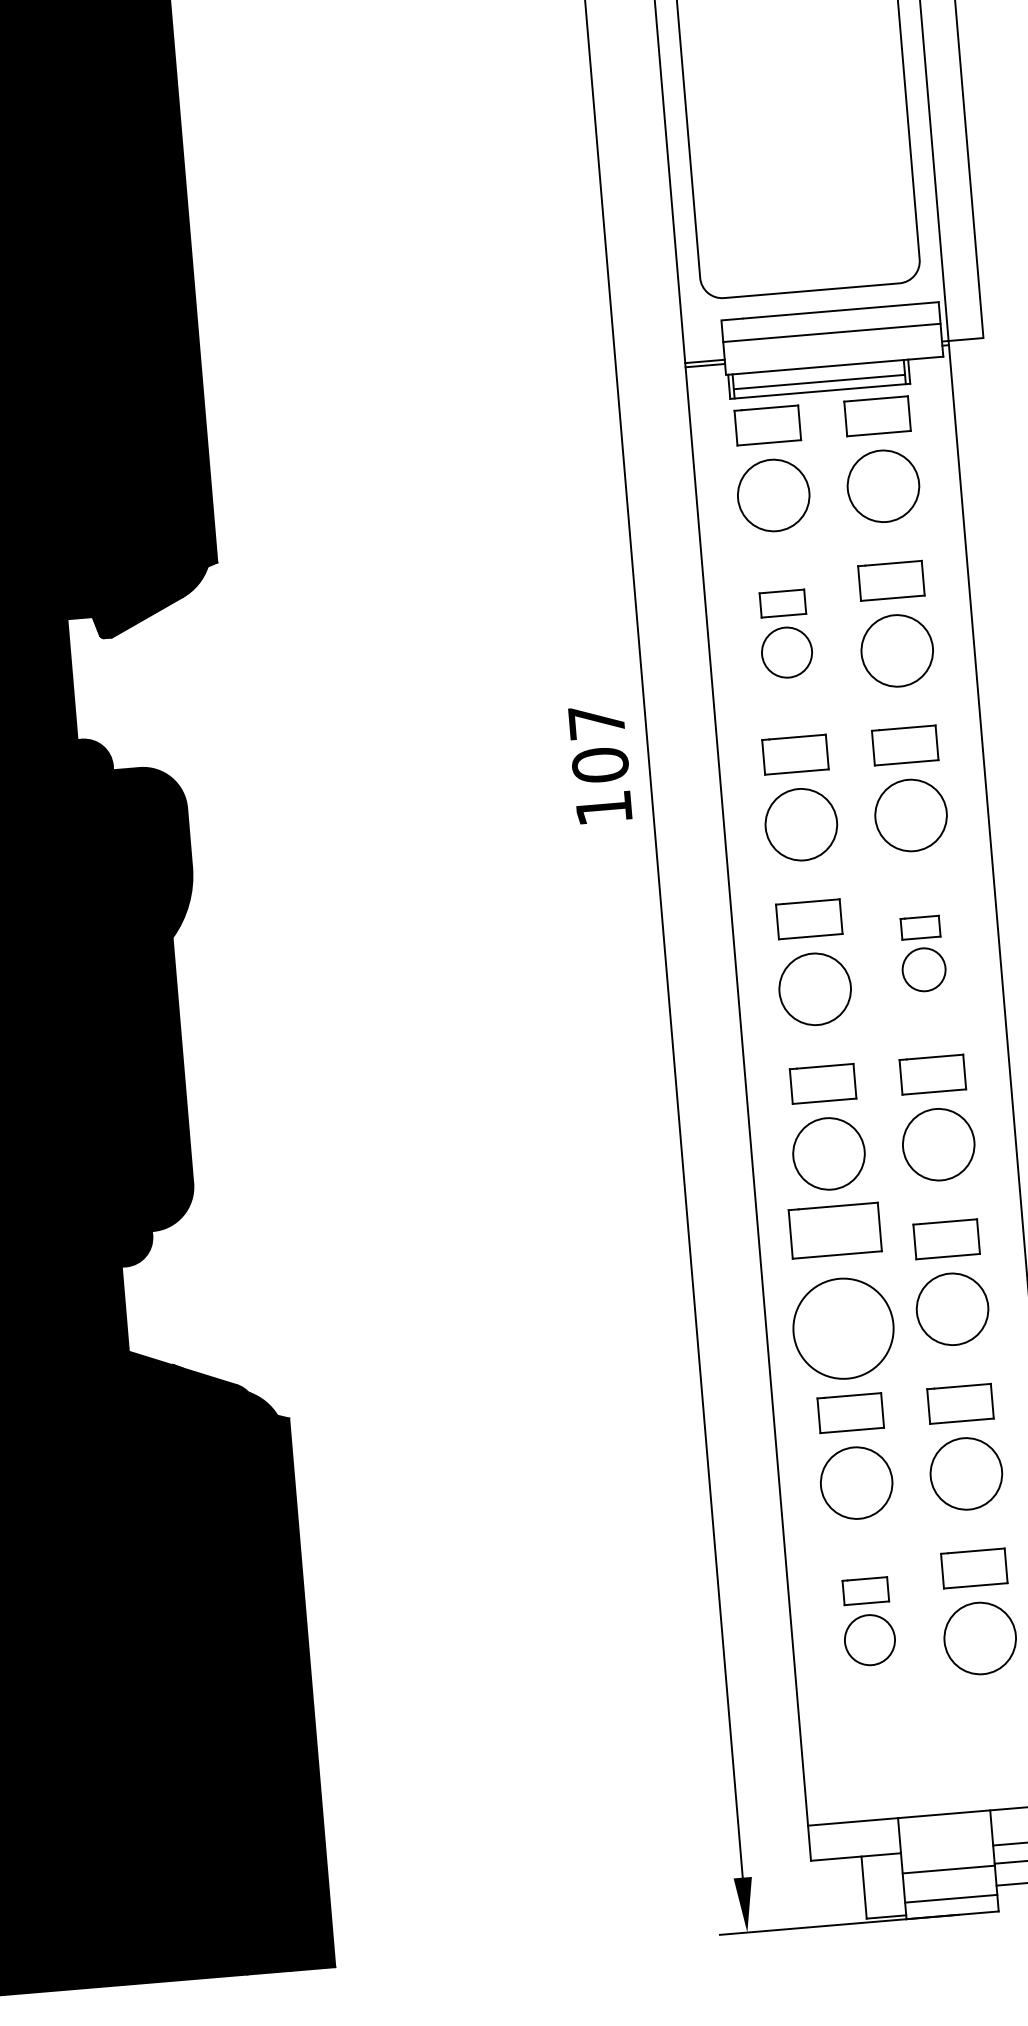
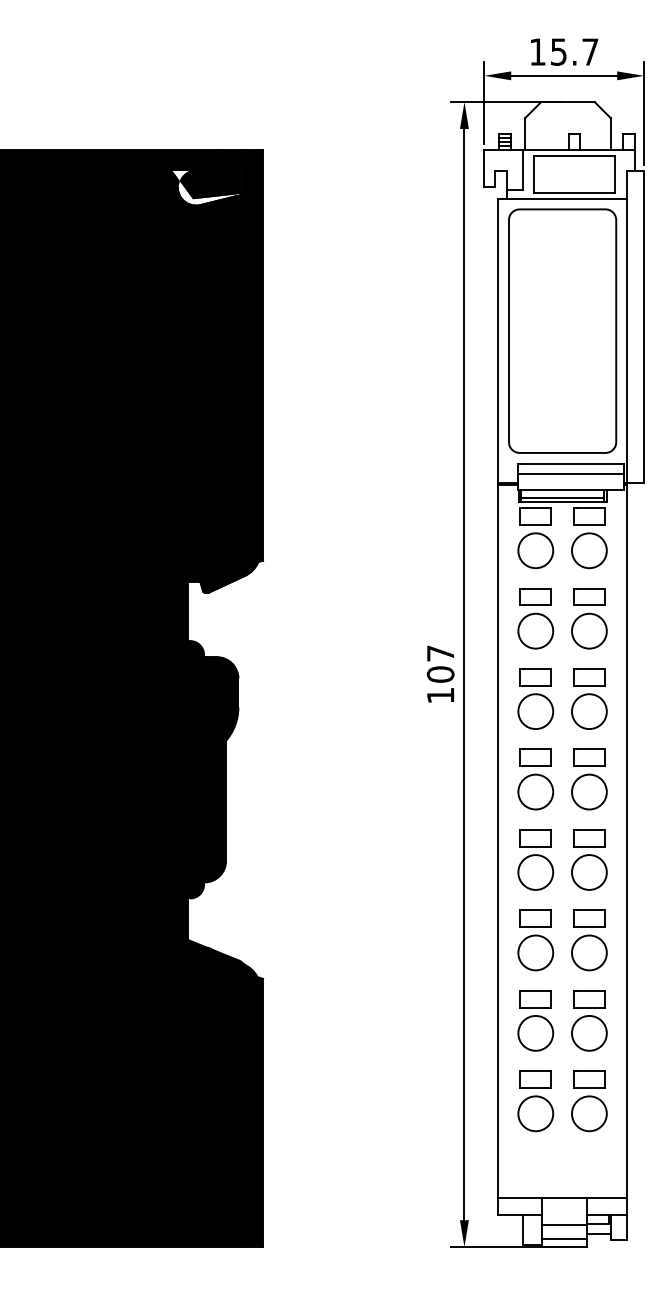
part: (784, 634) -> (535, 618), size x1.43
part: (922, 954) -> (589, 779), size x1.67
part: (840, 1293) -> (535, 940), size x0.71
part: (867, 1622) -> (535, 1101), size x1.43

